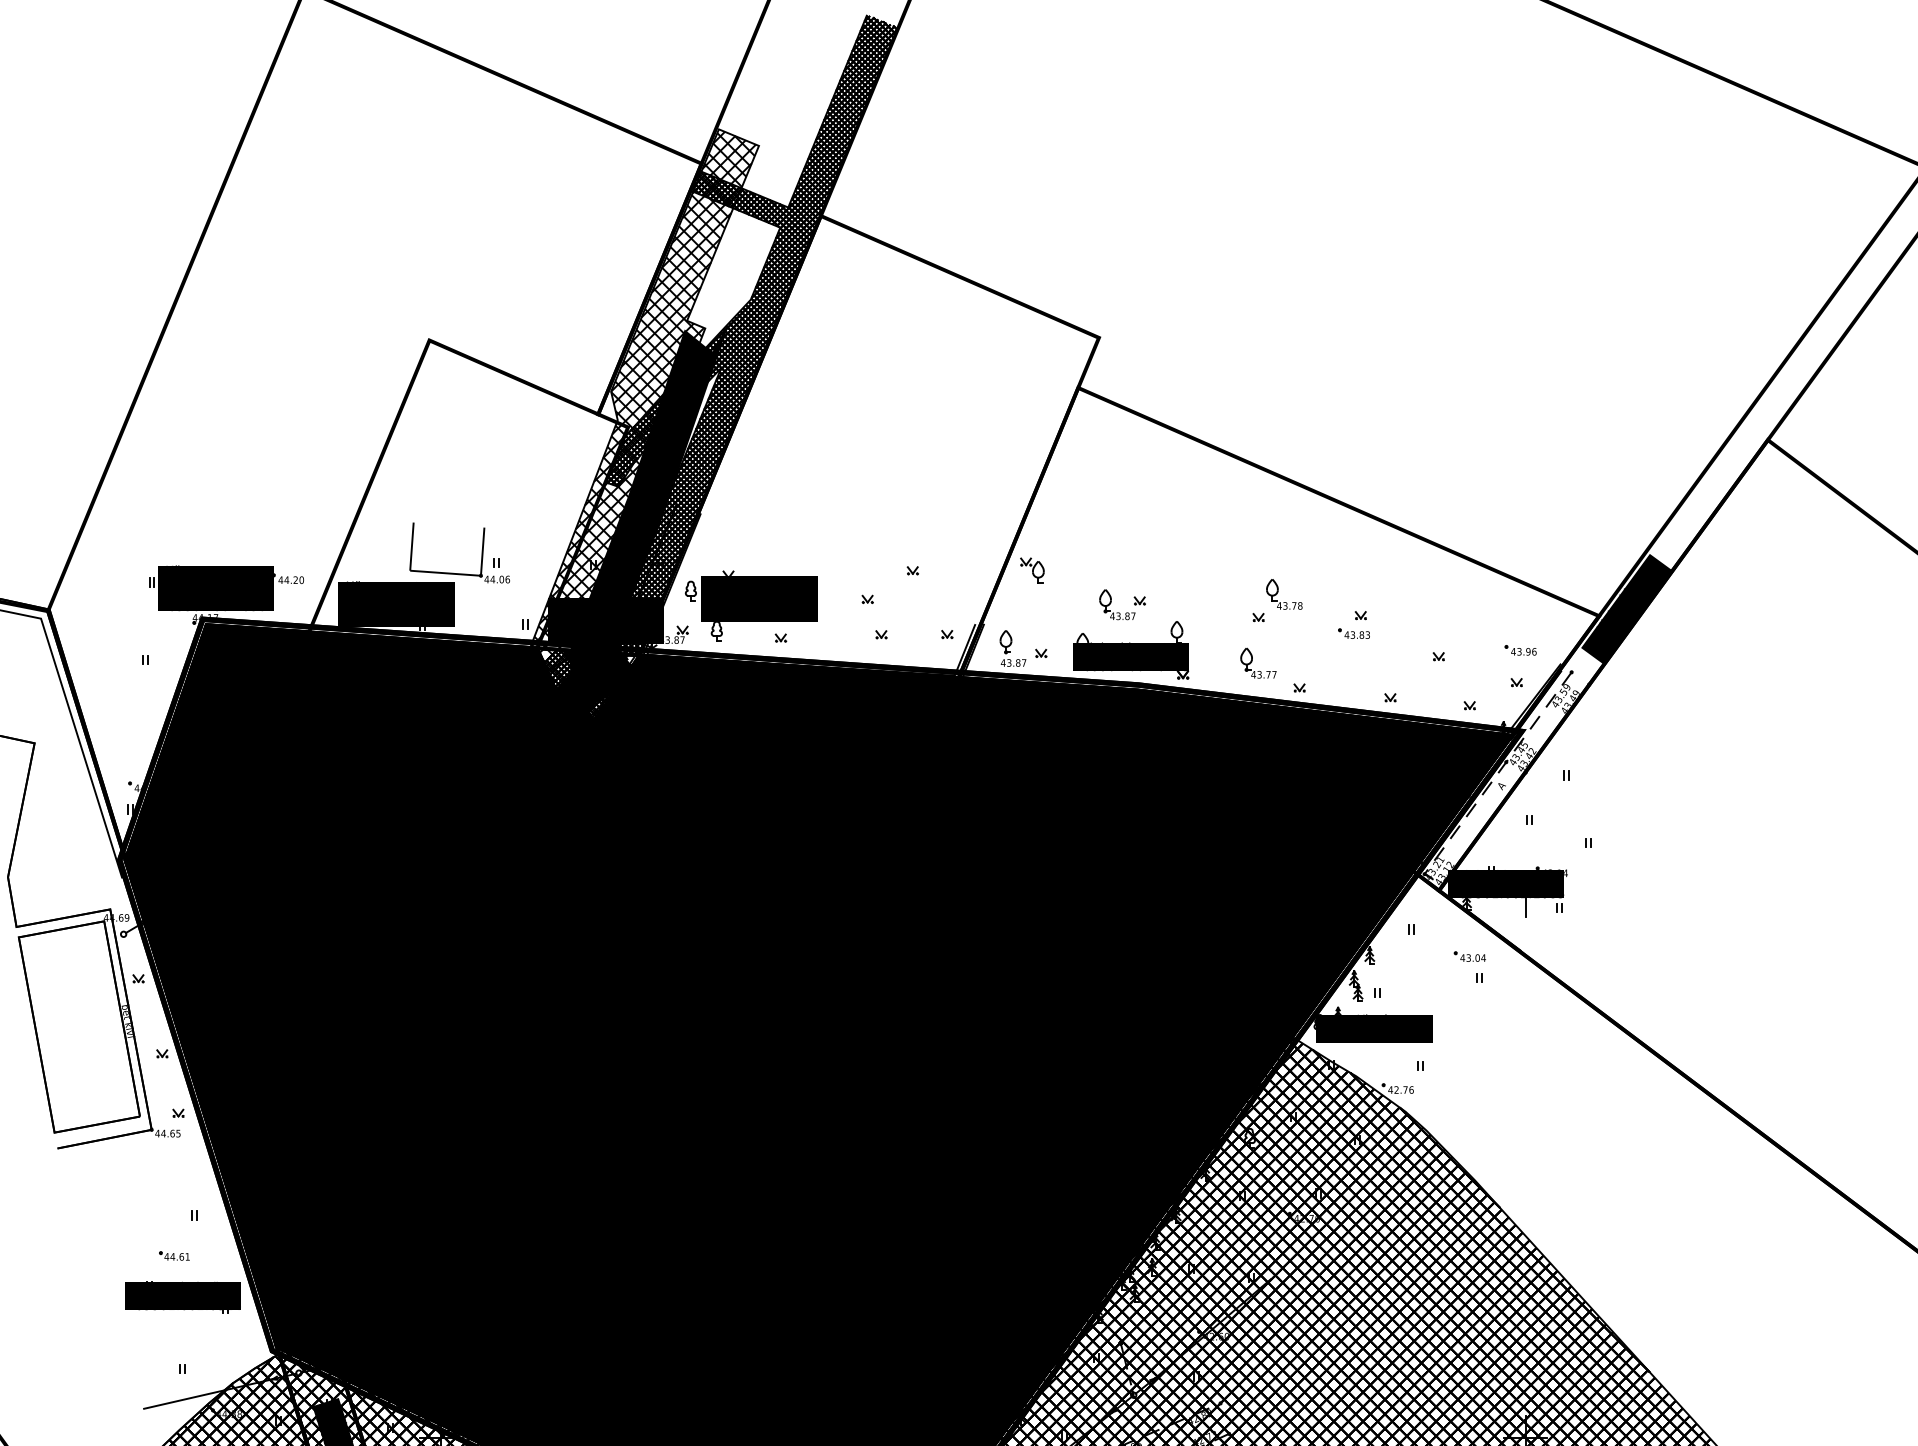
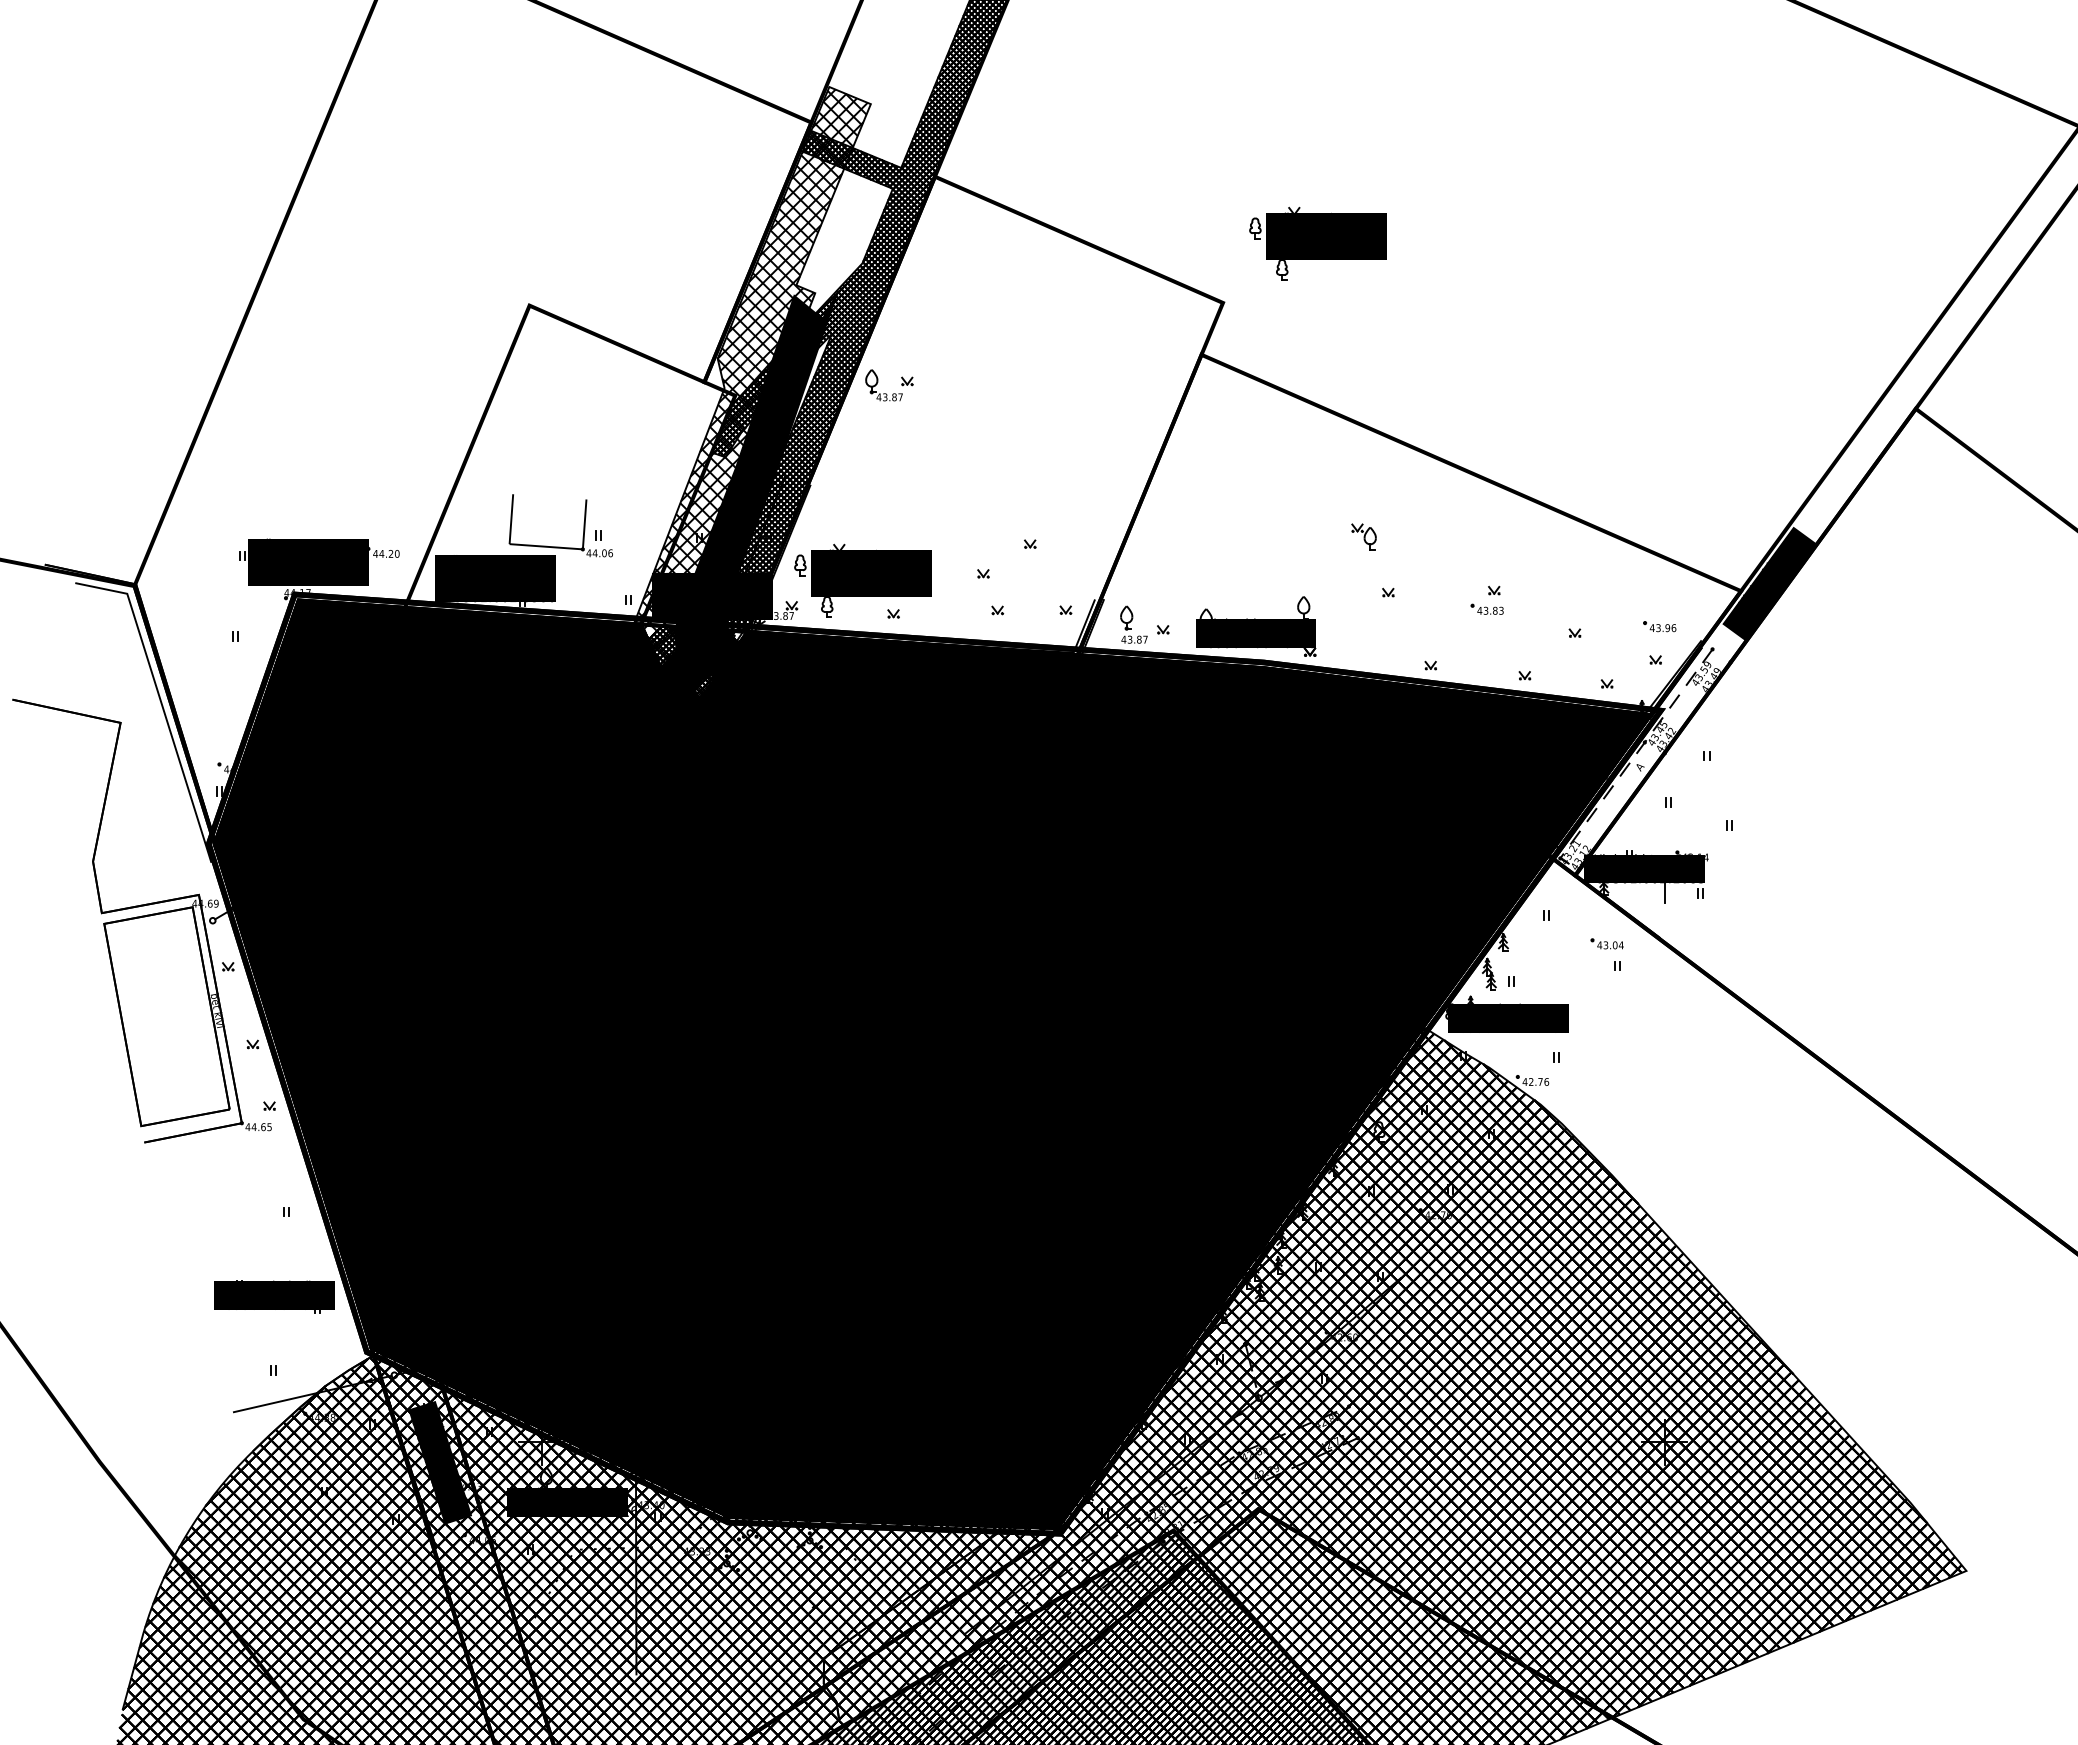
part: (1190, 280) -> (1317, 243), added
part: (1031, 570) -> (1363, 536), moved
part: (1283, 594) -> (1414, 568), removed
part: (1119, 612) -> (886, 393), moved
part: (1257, 662) -> (1387, 639), removed
part: (174, 1255) -> (265, 1253), removed

